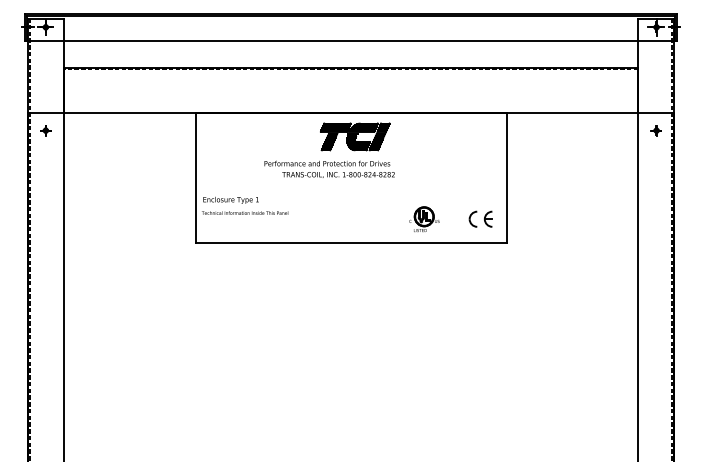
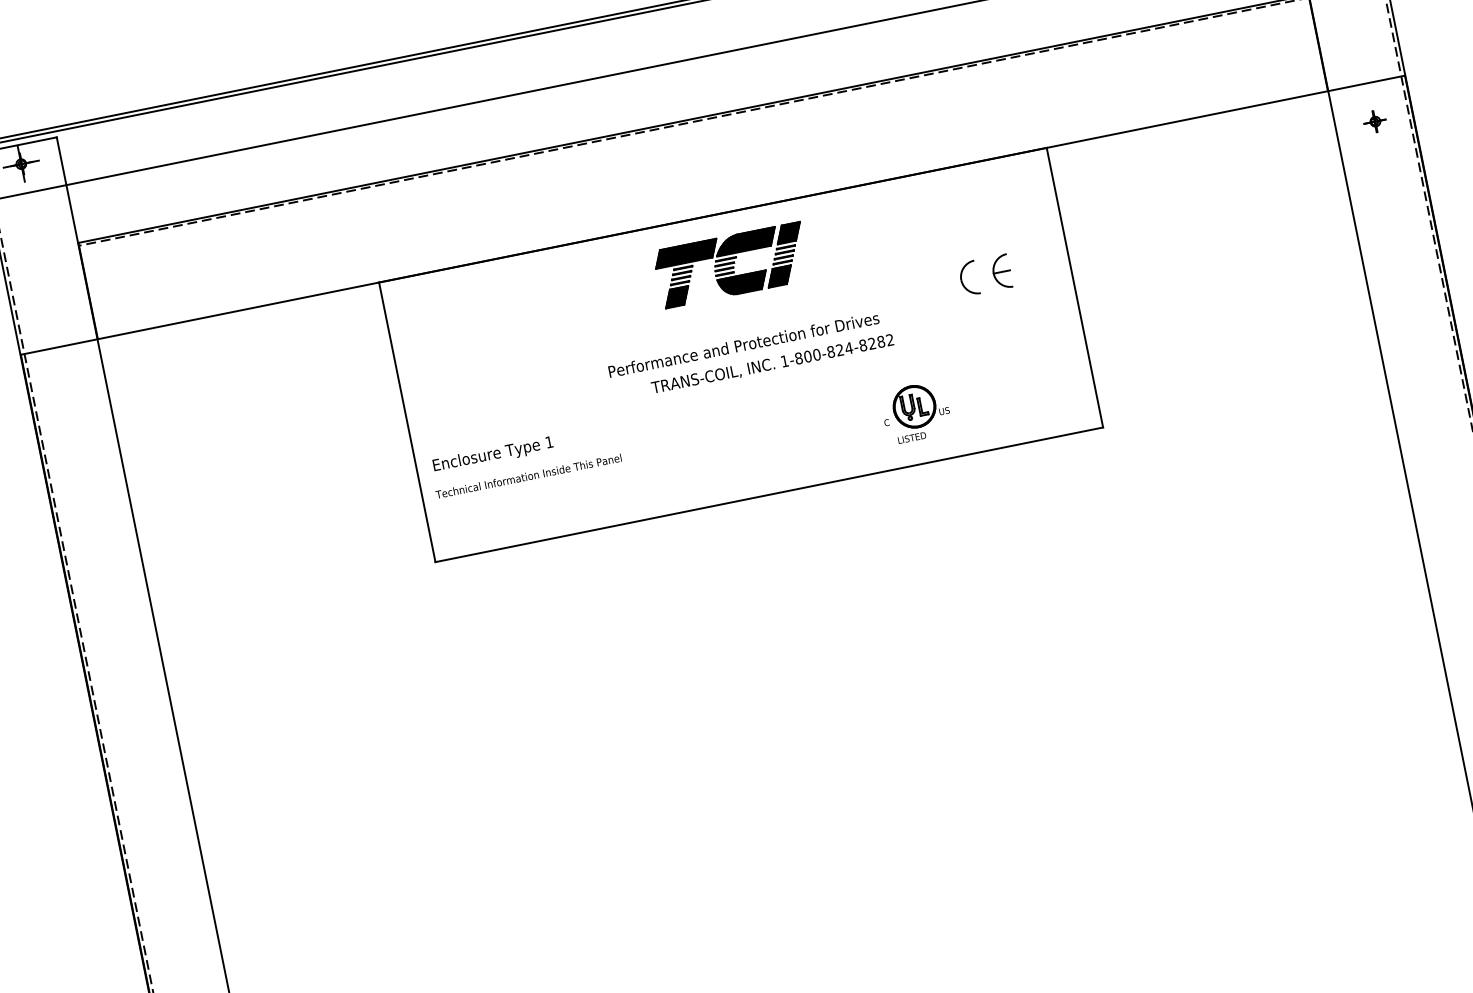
part: (45, 130) -> (65, 385), removed
text: (329, 168) -> (750, 354), moved
part: (480, 218) -> (984, 273), moved

